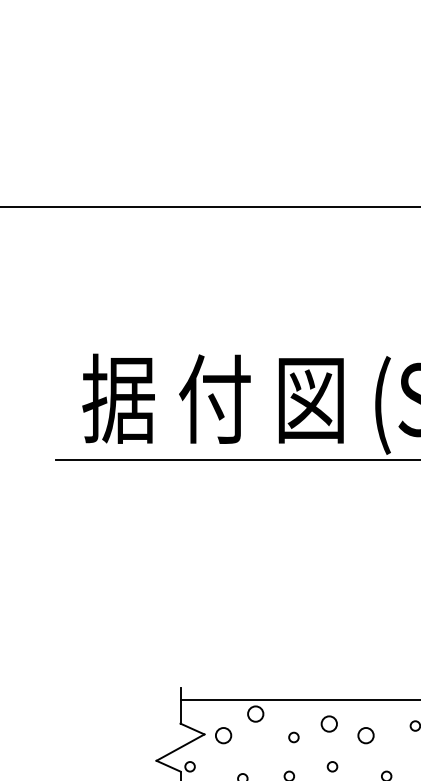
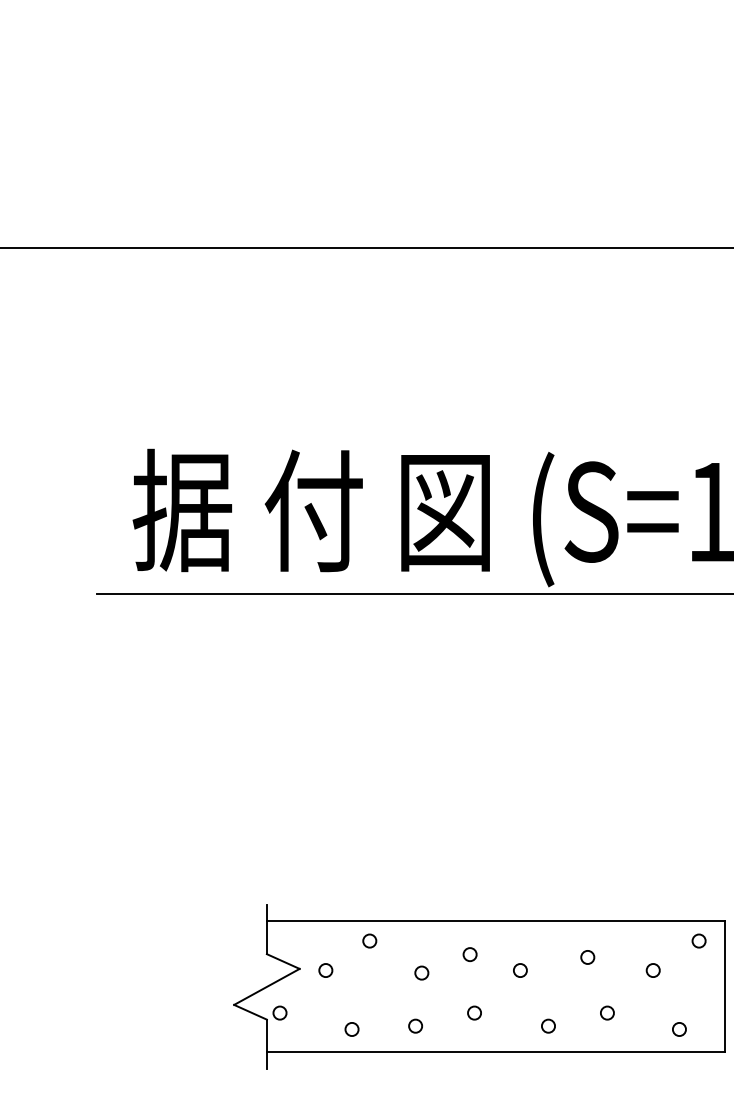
circle: (255, 713) -> (369, 940), size x0.62
circle: (328, 723) -> (469, 954), size x0.62
circle: (223, 735) -> (325, 970), size x0.62
circle: (366, 735) -> (520, 970), size x0.62

